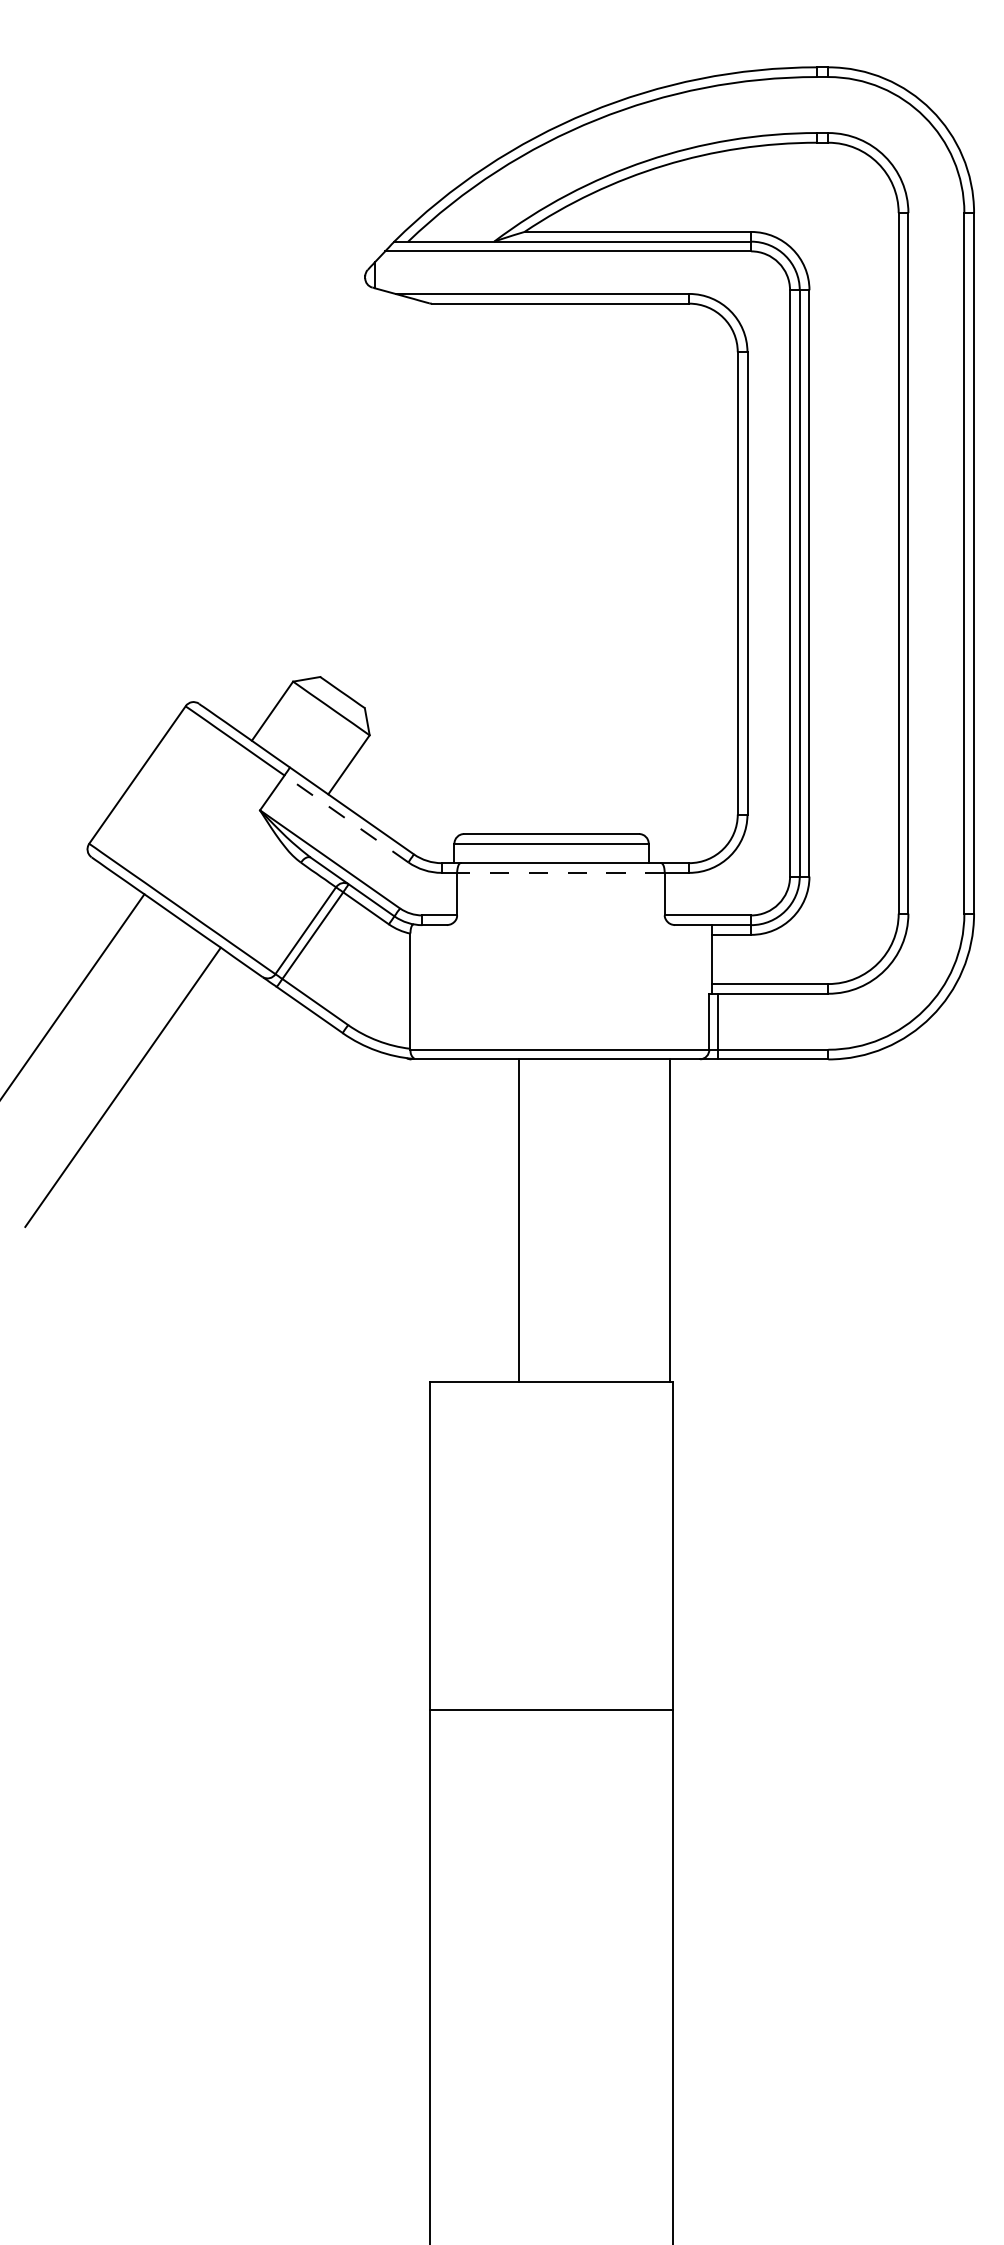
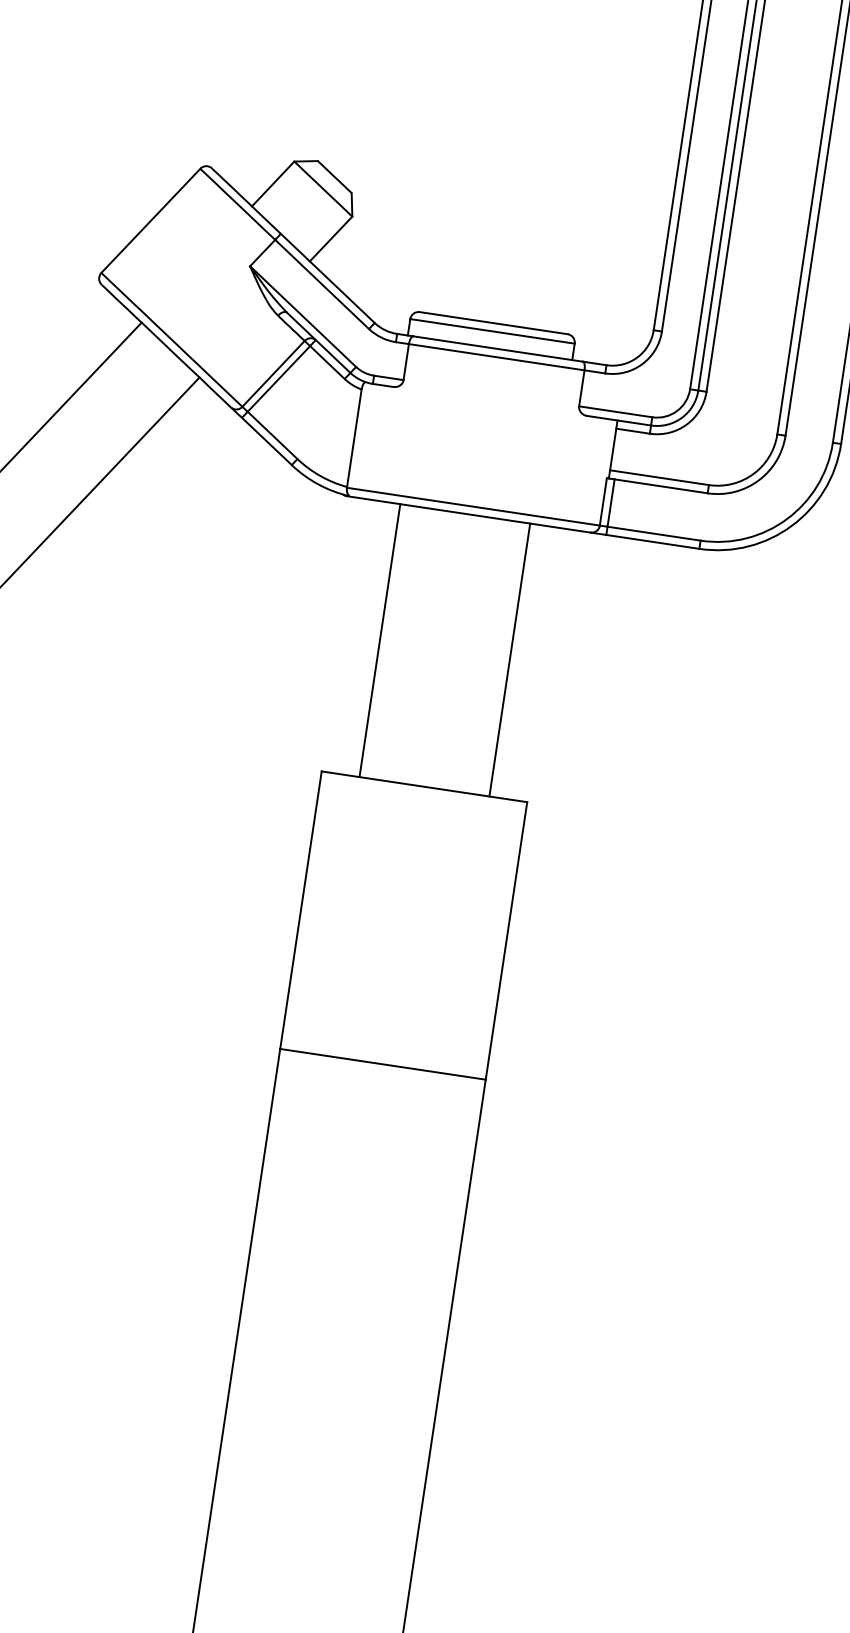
line: (346, 818) -> (322, 284), dashed -> solid
line: (560, 872) -> (496, 356), dashed -> solid
line: (518, 1220) -> (379, 640), moved
line: (670, 1220) -> (509, 659), moved

